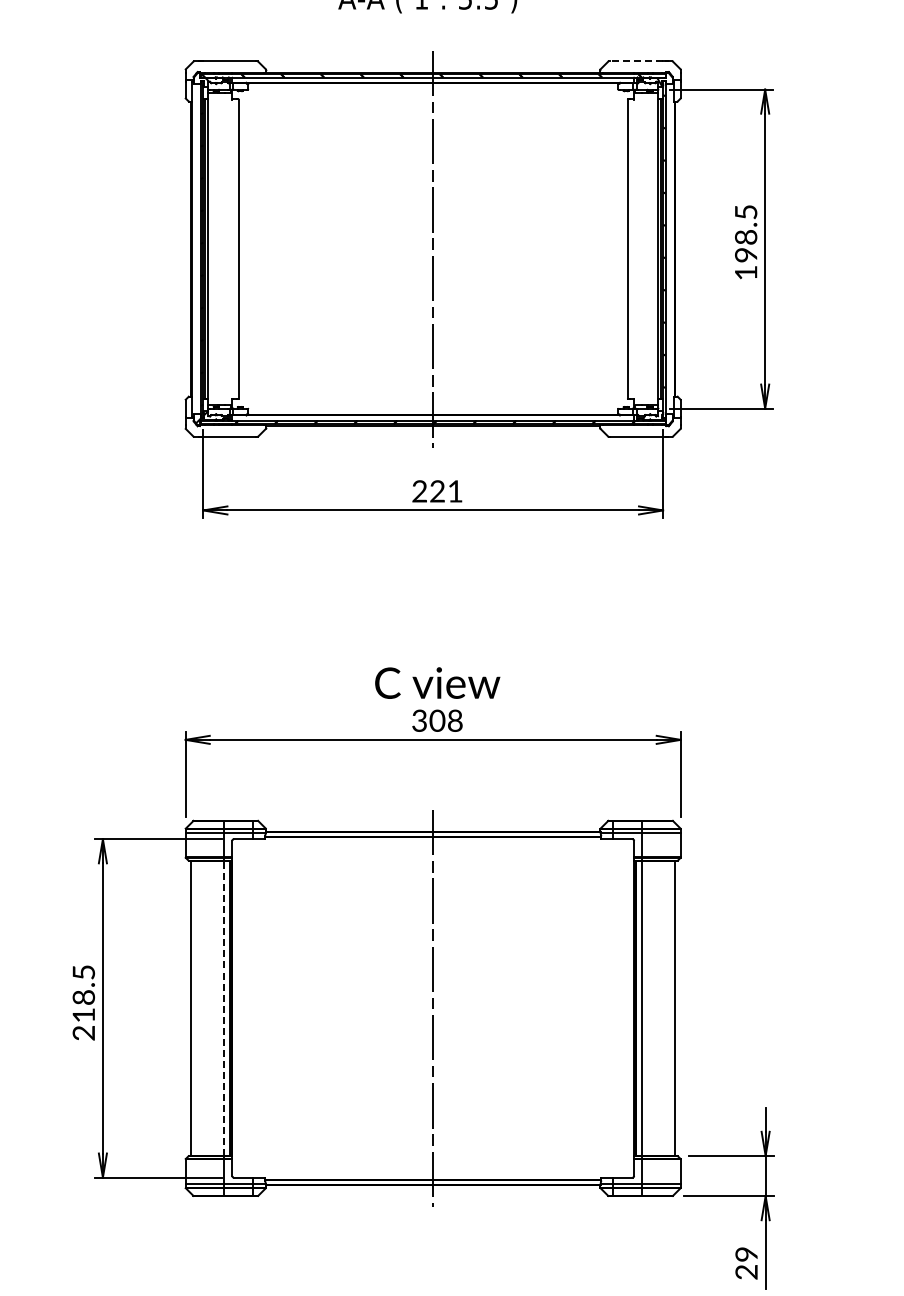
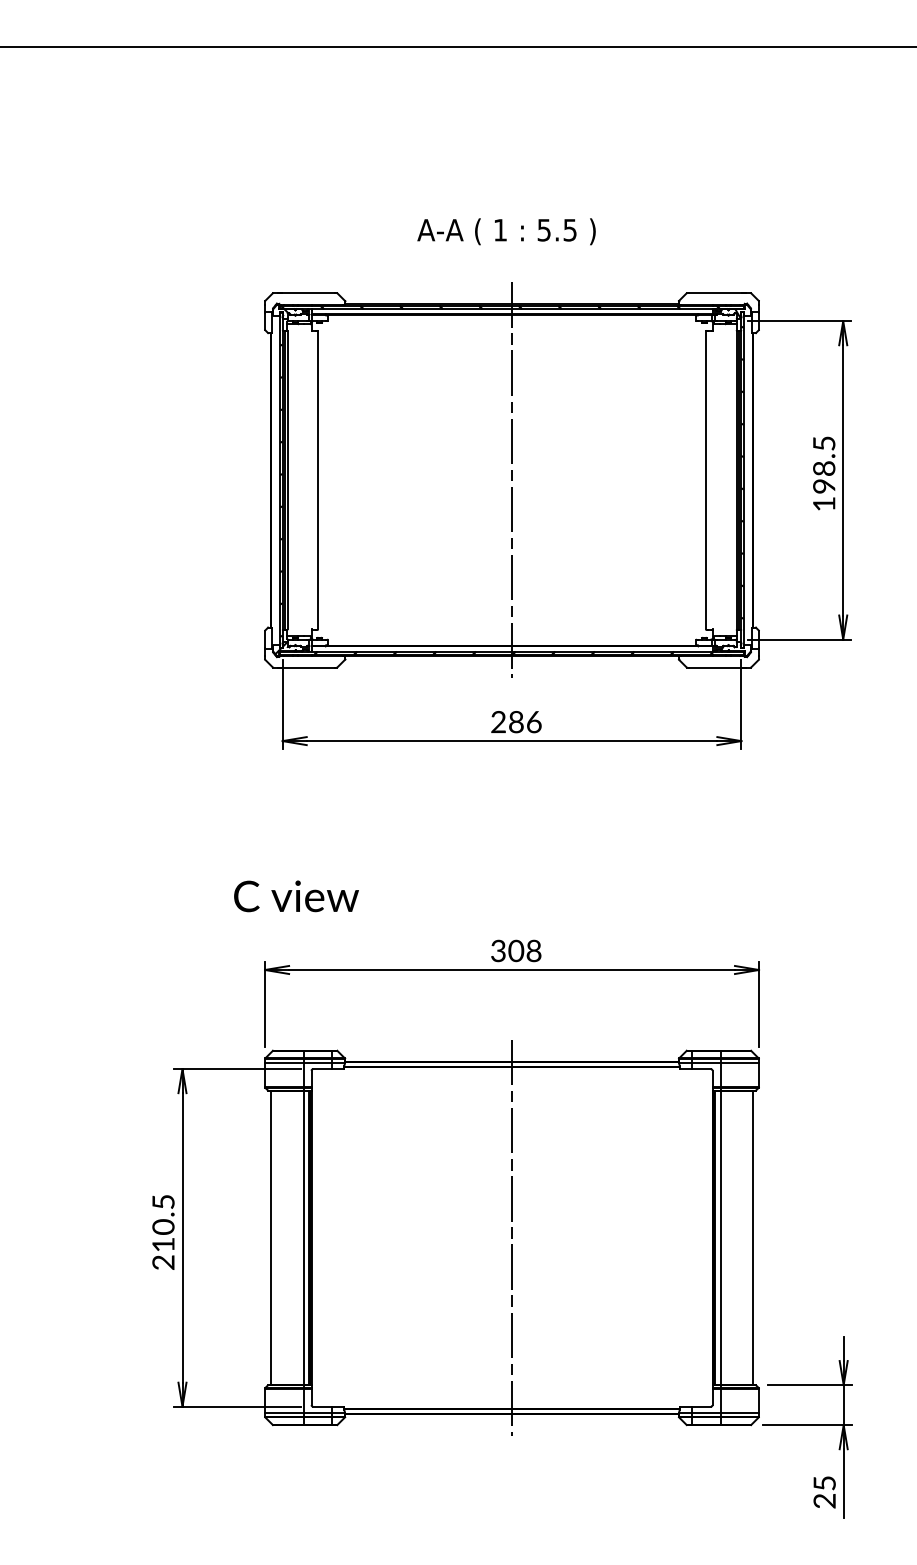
line: (636, 61) -> (714, 293), dashed -> solid
text: (446, 491) -> (525, 722), 221 -> 286
text: (437, 683) -> (296, 896), moved
text: (84, 996) -> (164, 1226), 218.5 -> 210.5
line: (224, 1007) -> (303, 1237), dashed -> solid
text: (746, 1254) -> (824, 1483), 29 -> 25

